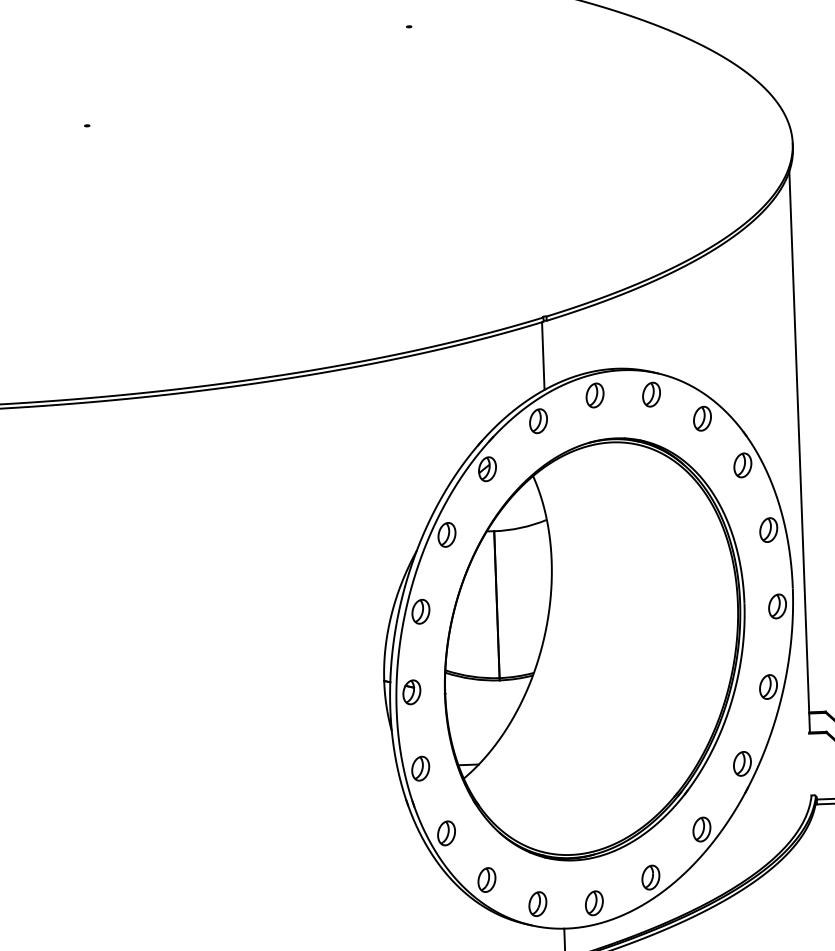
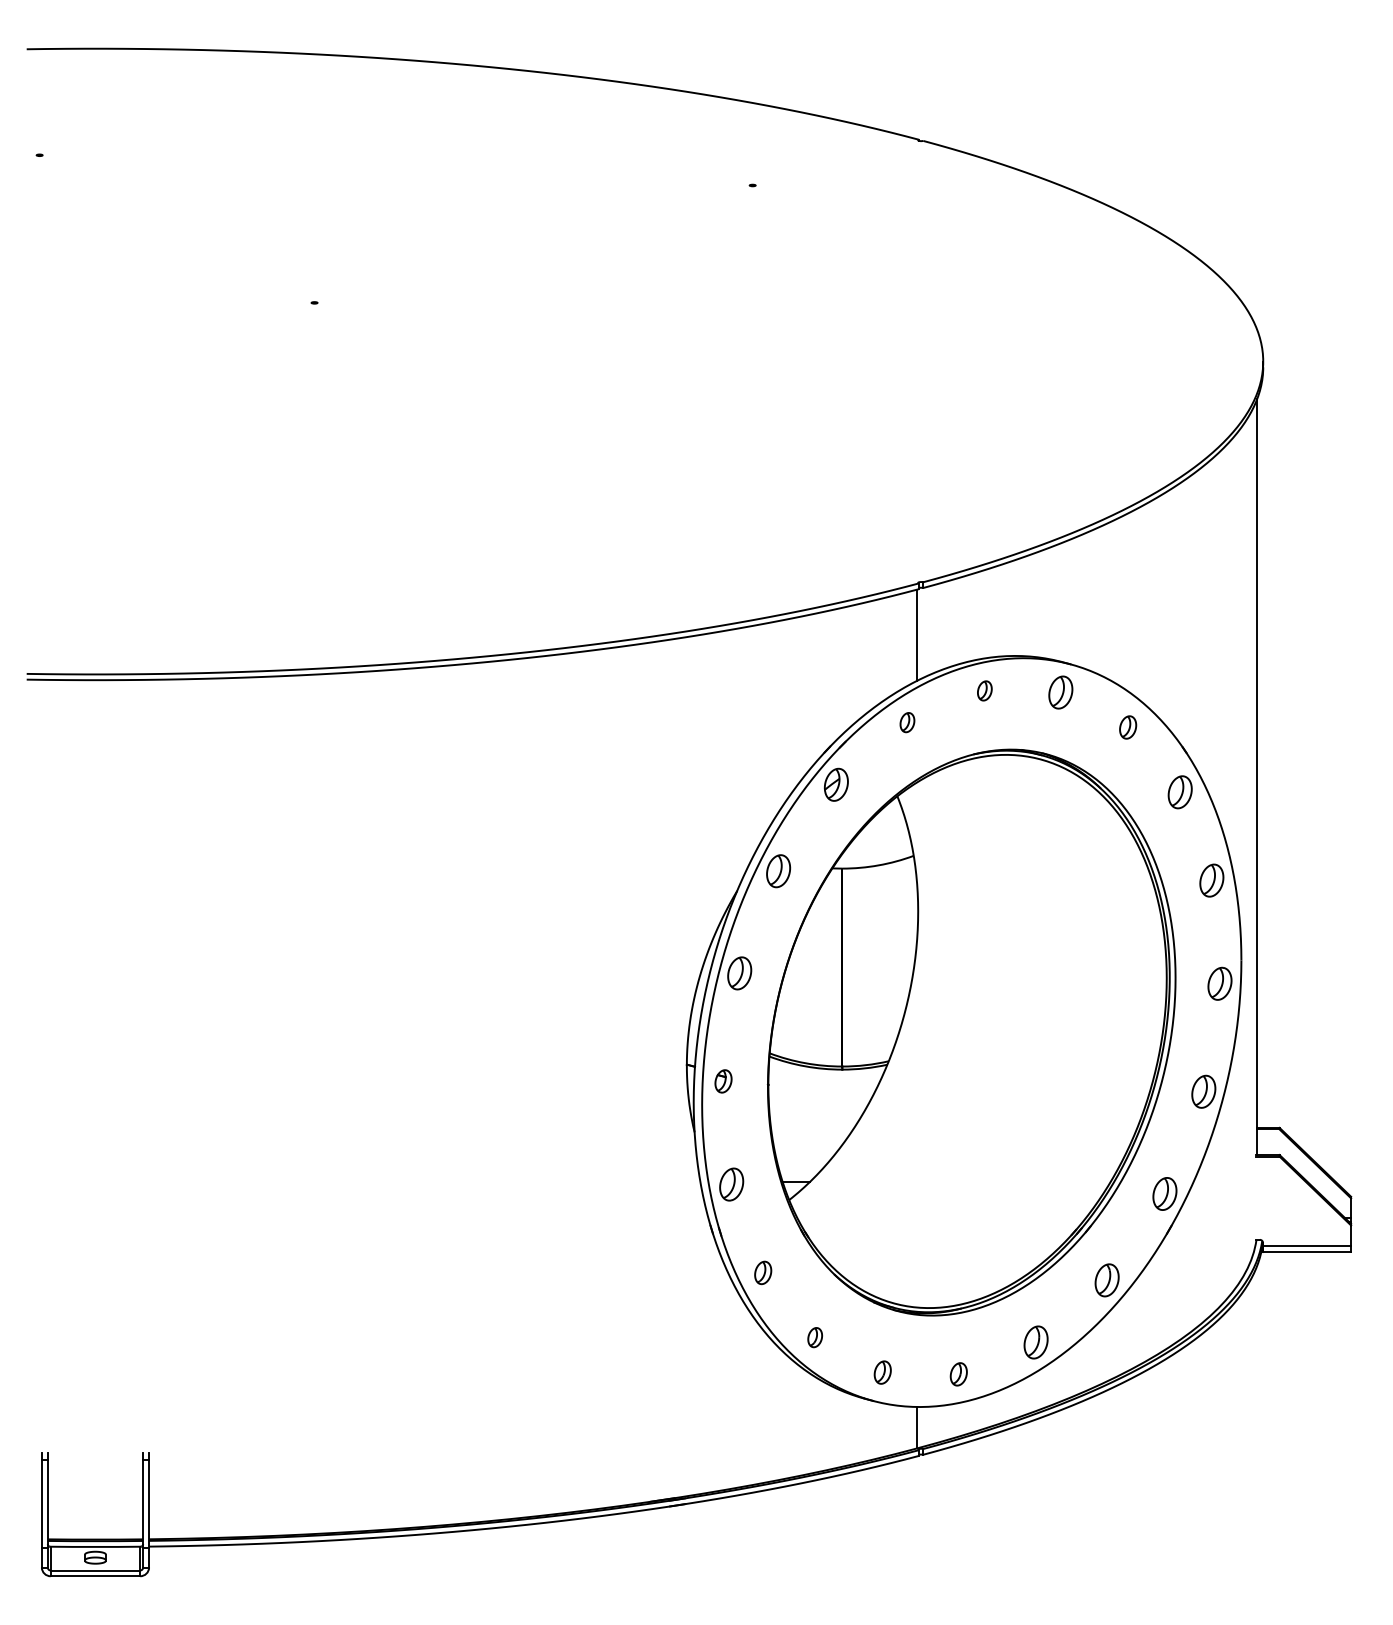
part: (594, 395) -> (984, 690), size x0.6
part: (701, 418) -> (1127, 727), size x0.7
part: (538, 421) -> (907, 722), size x0.6
part: (411, 692) -> (723, 1081), size x0.7
part: (445, 833) -> (762, 1272), size x0.7
part: (486, 879) -> (814, 1337), size x0.6
part: (594, 903) -> (958, 1374), size x0.7
part: (537, 904) -> (882, 1372), size x0.7

